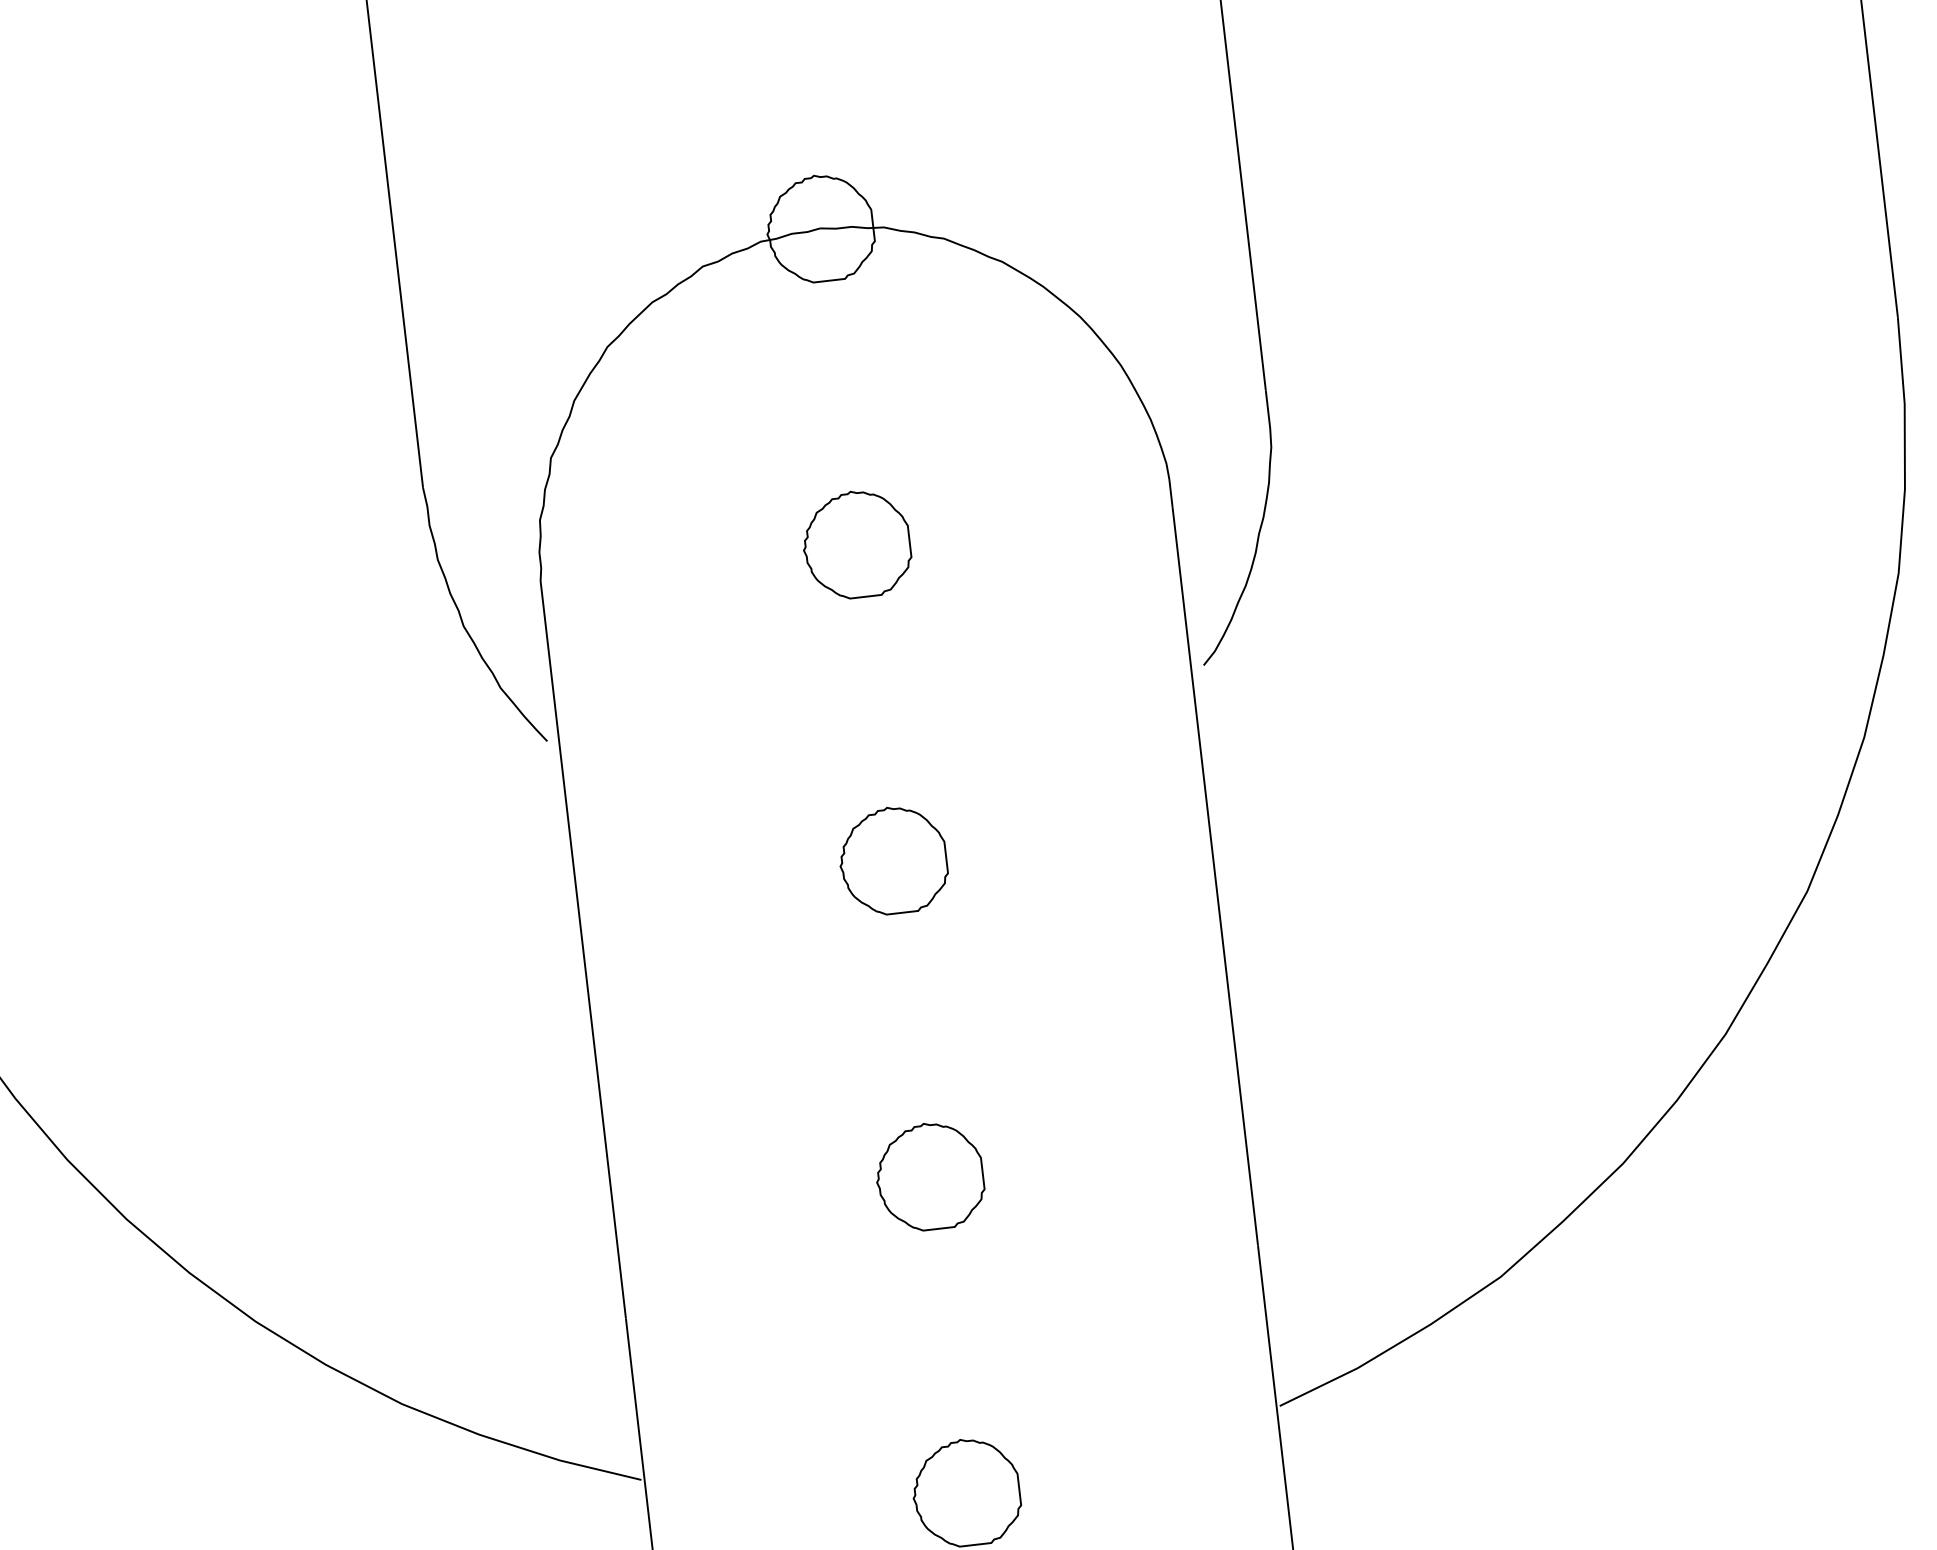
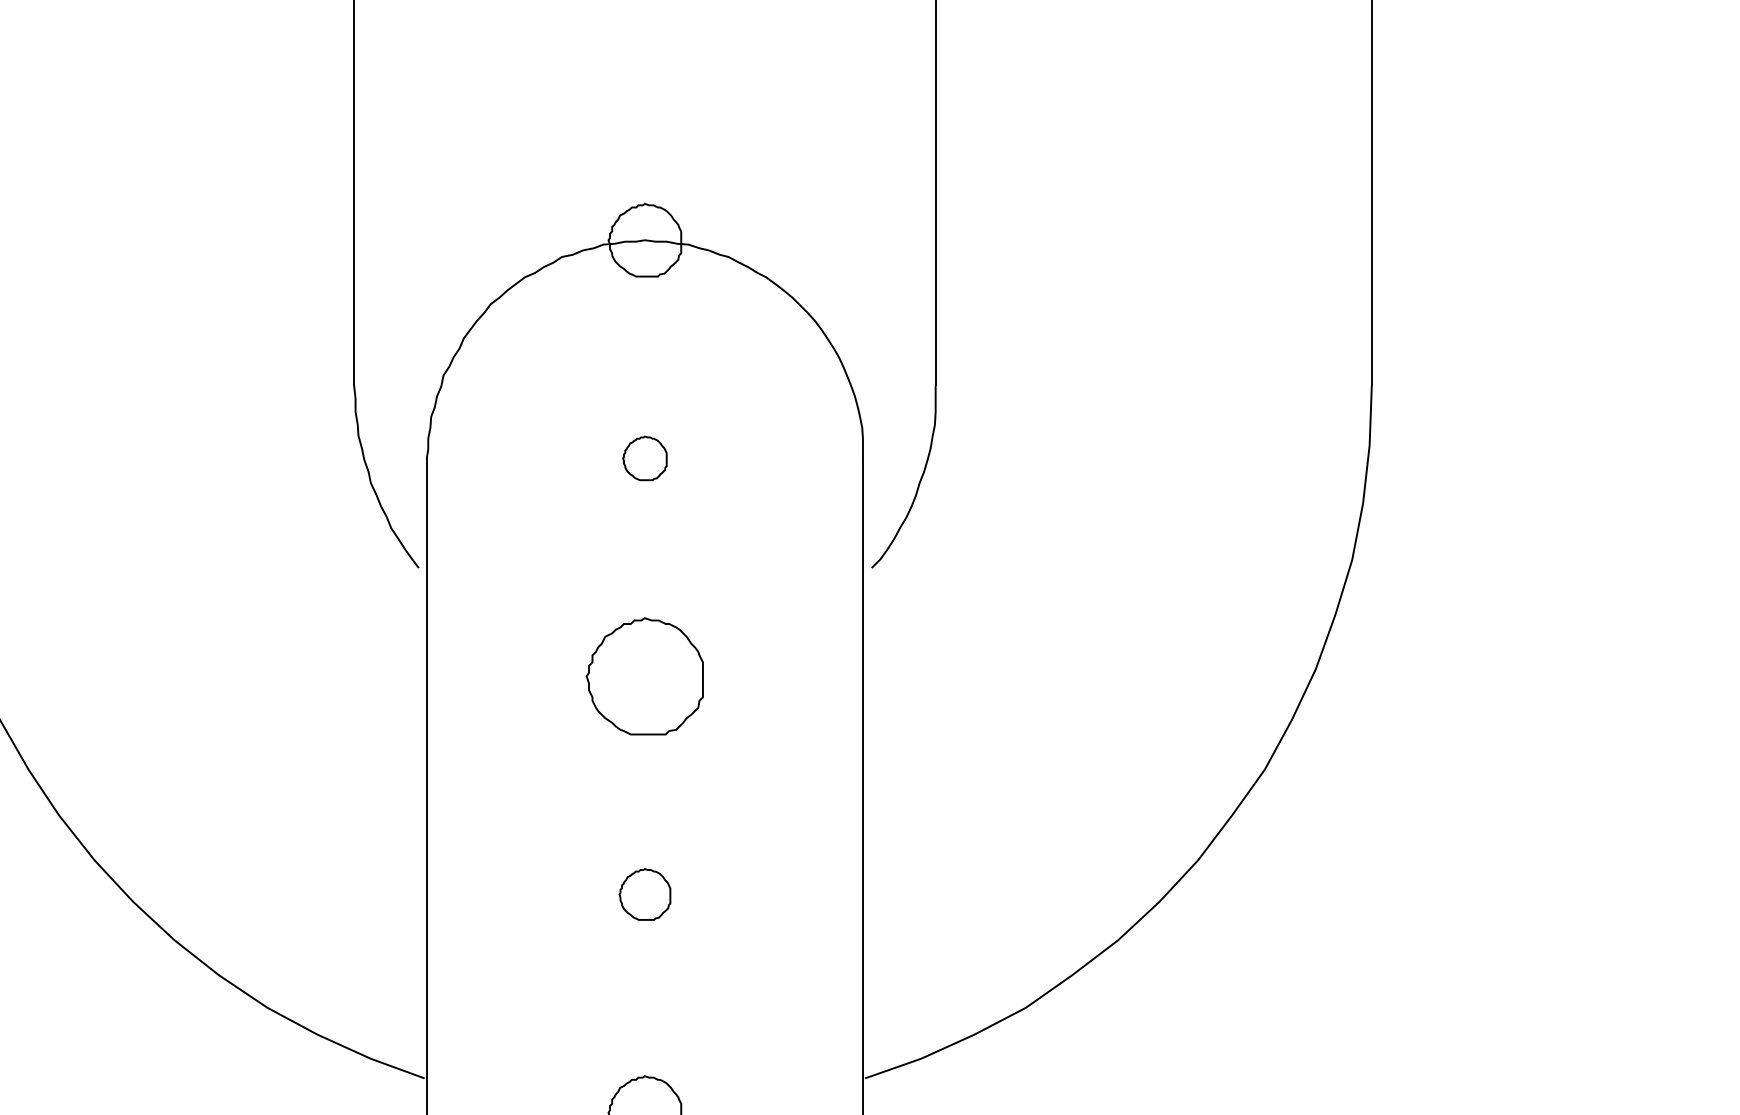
part: (856, 544) -> (644, 458), size x0.6
part: (892, 860) -> (644, 676), size x1.6
part: (929, 1176) -> (644, 894), size x0.7

